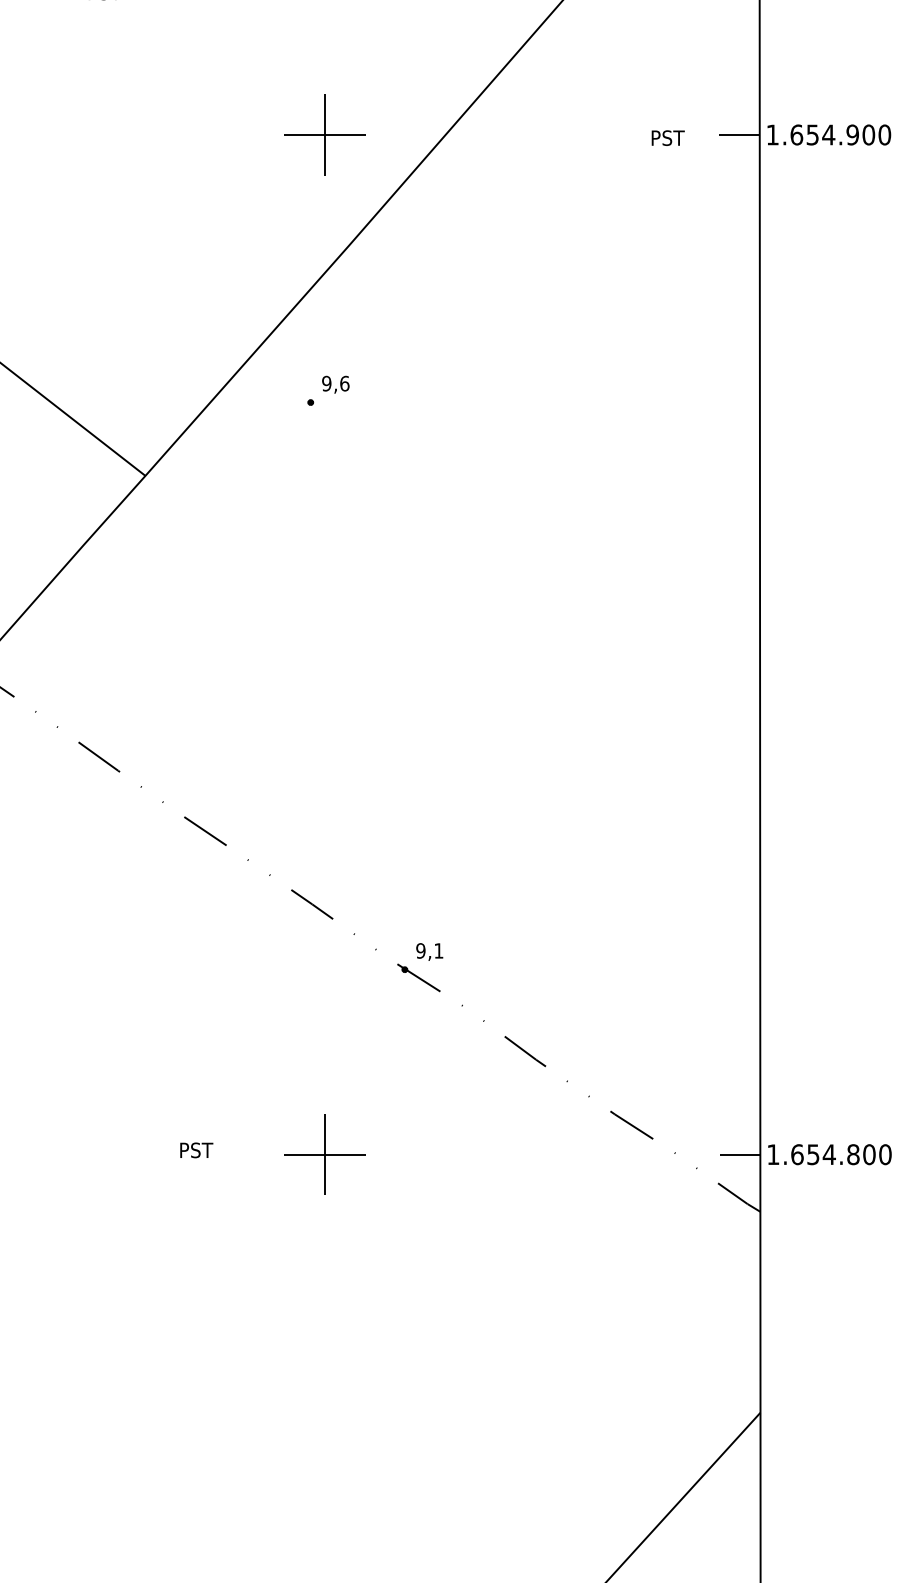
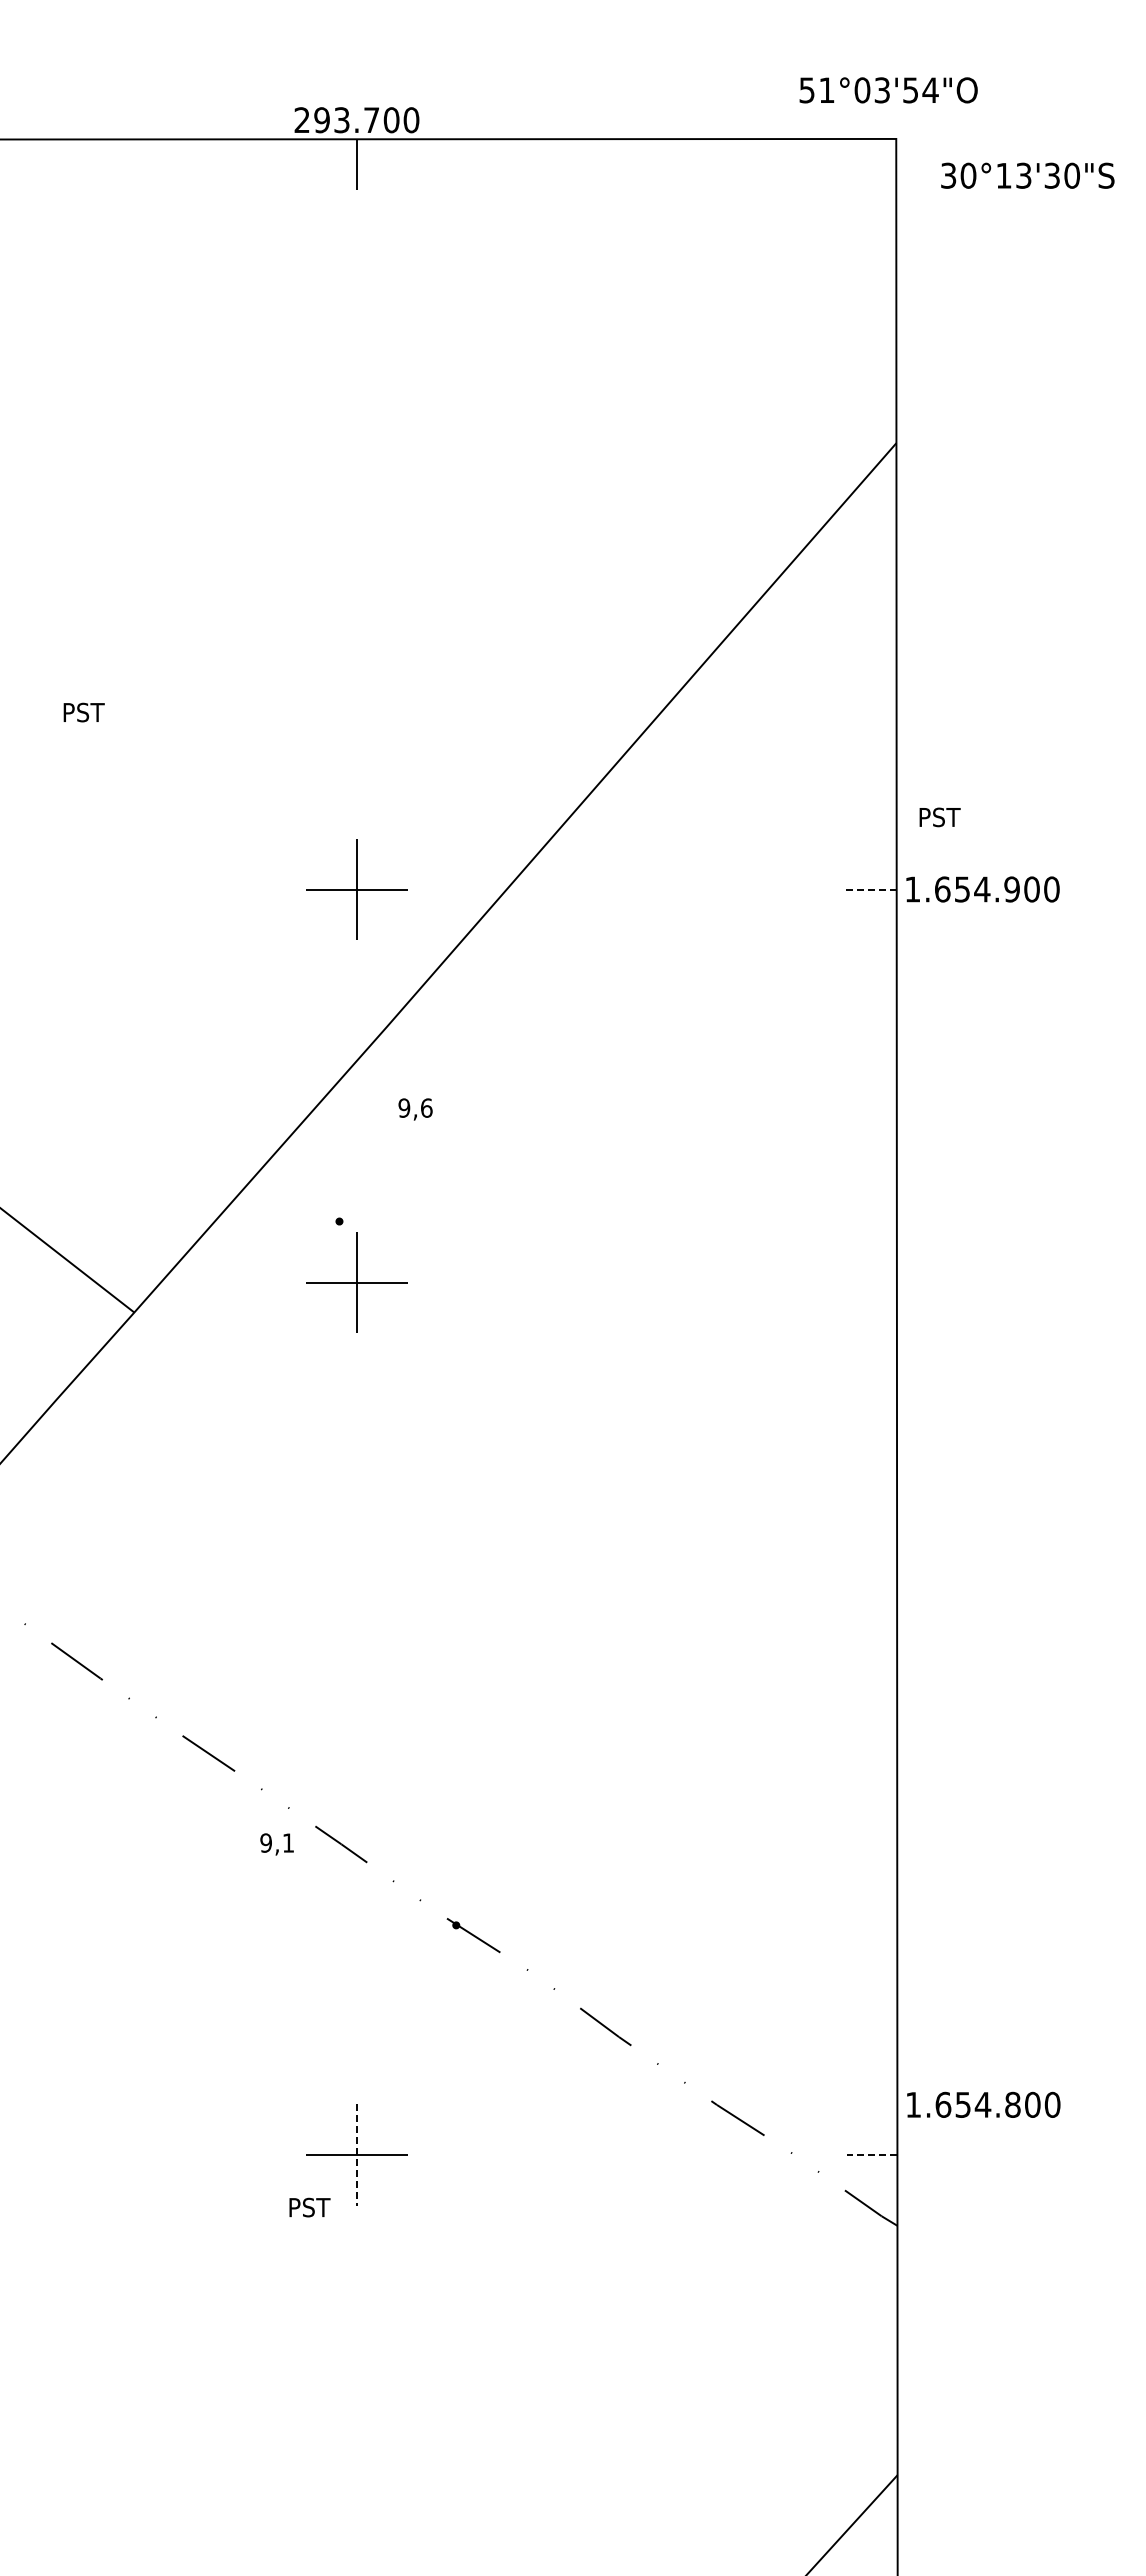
line: (738, 135) -> (870, 889), solid -> dashed
text: (667, 138) -> (939, 817), moved
text: (335, 384) -> (415, 1109), moved
part: (324, 451) -> (356, 1282), added
text: (429, 952) -> (276, 1844), moved
text: (196, 1150) -> (309, 2207), moved
line: (324, 1154) -> (356, 2154), solid -> dashed
line: (739, 1154) -> (871, 2154), solid -> dashed
text: (829, 1154) -> (983, 2104), moved

